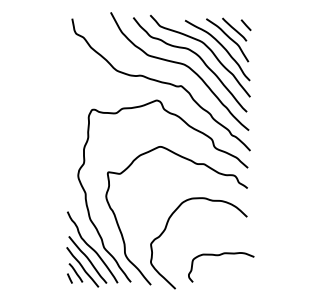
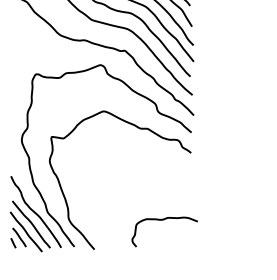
curve: (166, 228) -> (110, 193), removed

